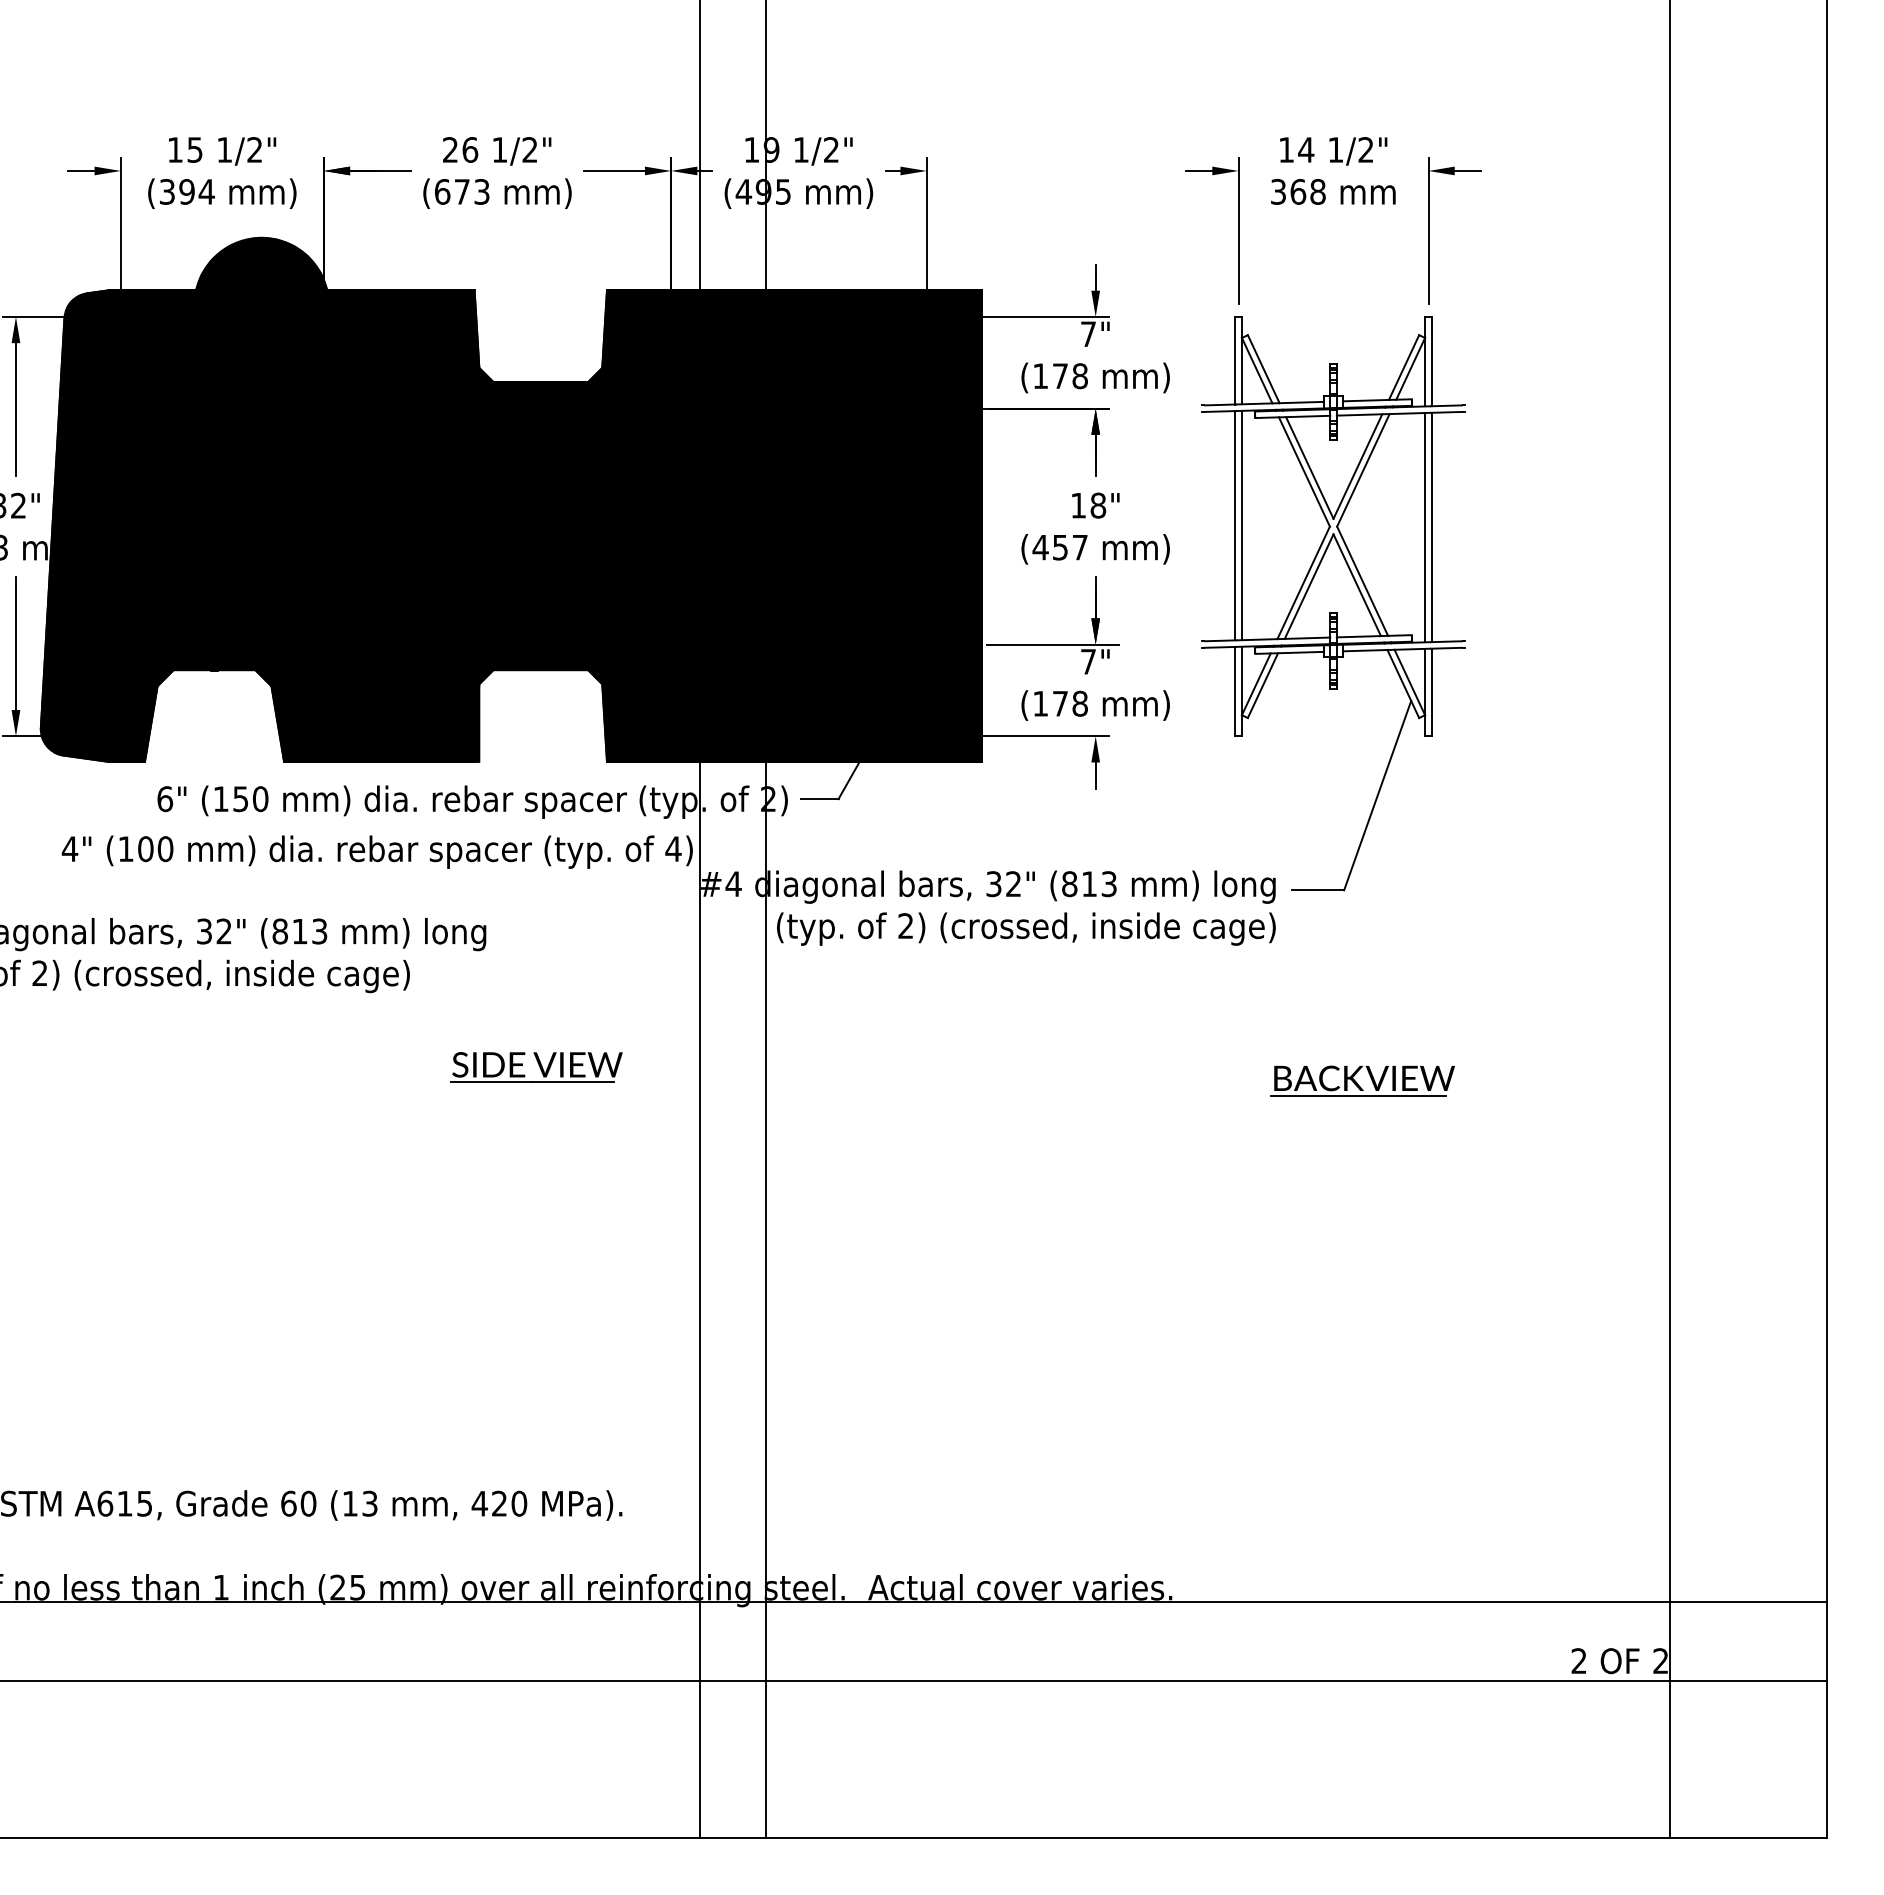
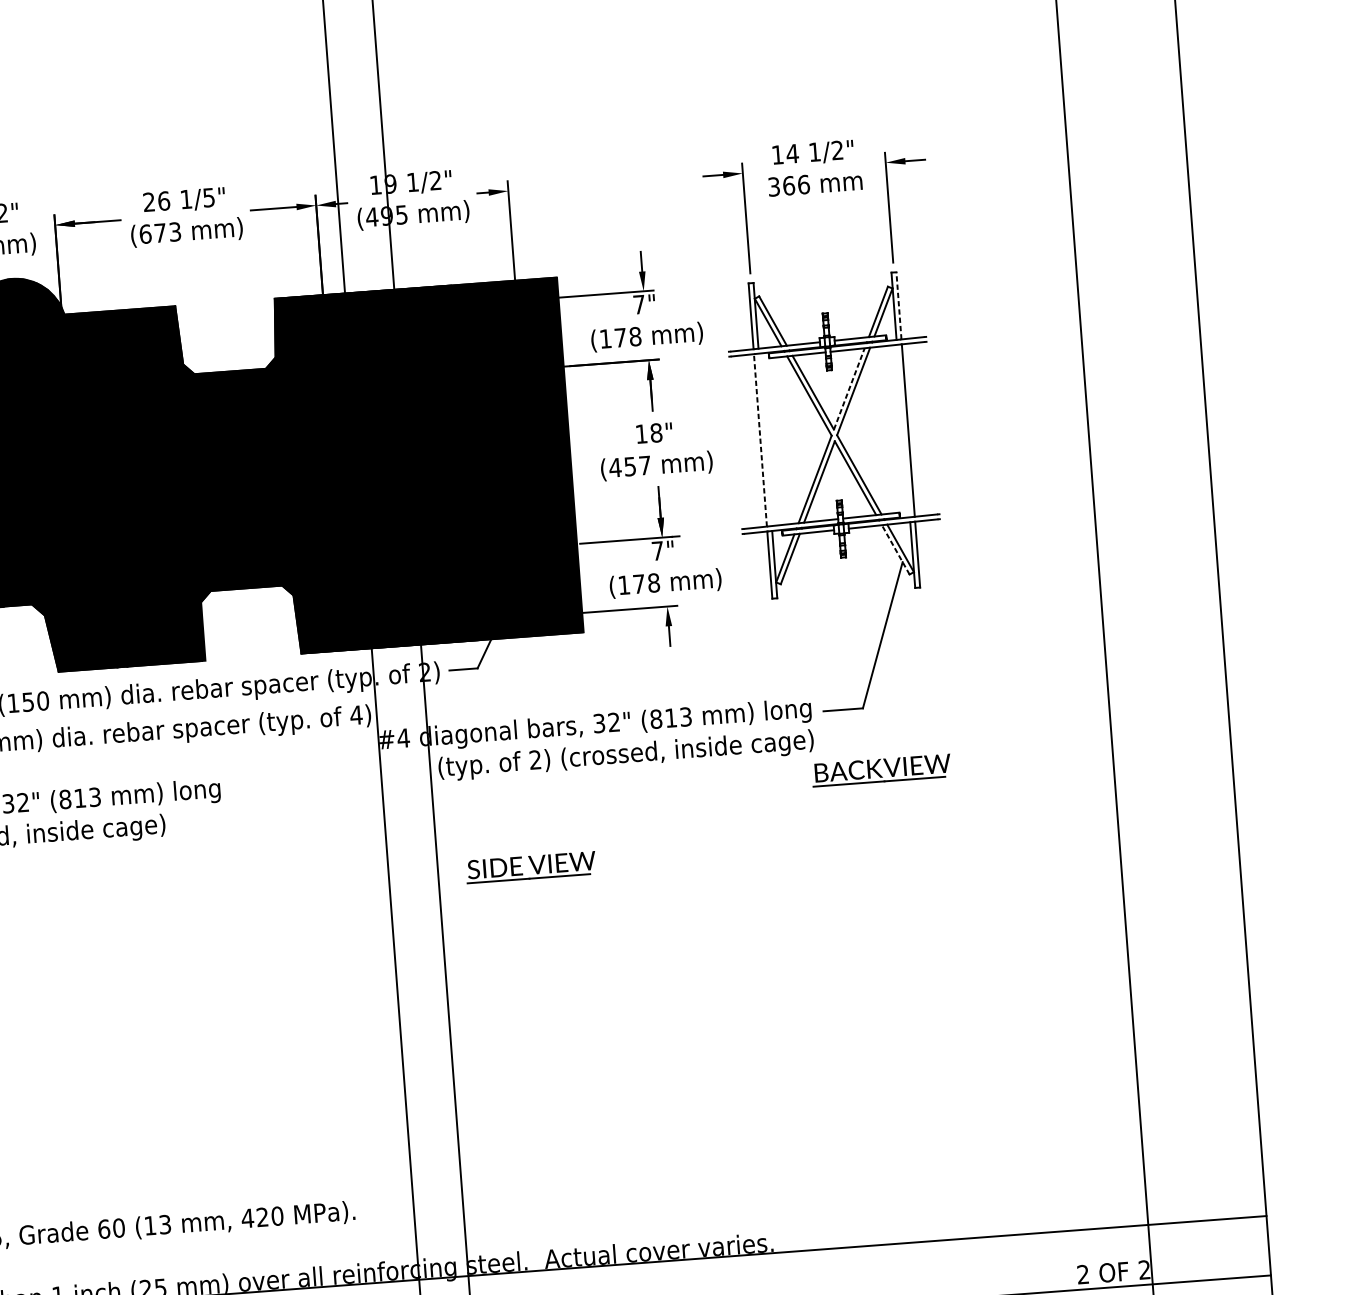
text: (529, 149) -> (208, 197), 1/2" -> 1/5"
text: (1317, 191) -> (803, 184), 368 -> 366
line: (1431, 361) -> (898, 305), solid -> dashed
line: (1357, 466) -> (849, 388), solid -> dashed
line: (1235, 525) -> (760, 440), solid -> dashed
line: (1241, 525) -> (765, 439), removed
line: (1425, 527) -> (903, 430), removed
line: (1403, 684) -> (895, 550), solid -> dashed
part: (536, 1067) -> (531, 867), moved
part: (1362, 1080) -> (881, 769), moved

